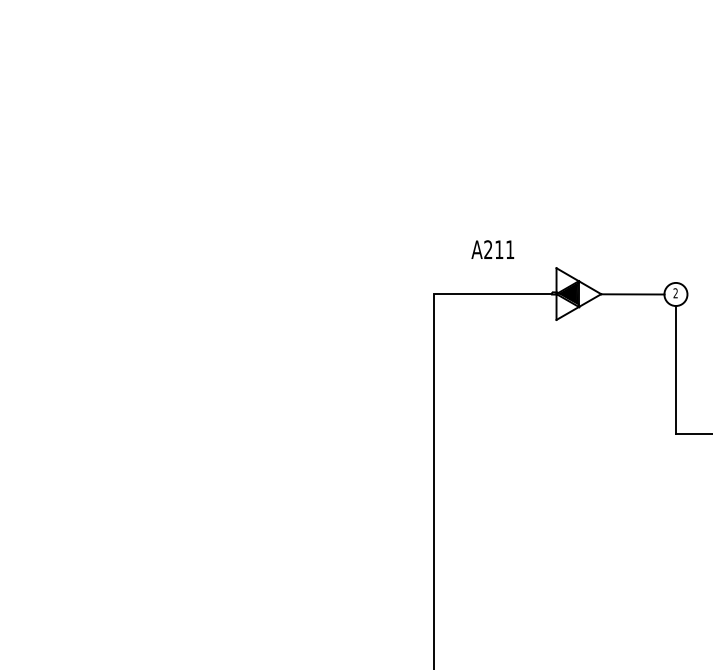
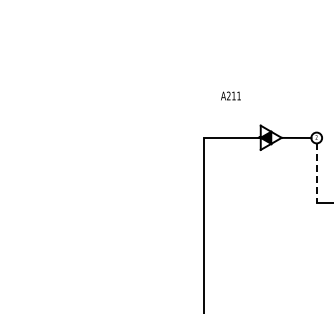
text: (491, 248) -> (230, 95), moved
line: (675, 370) -> (316, 173), solid -> dashed

